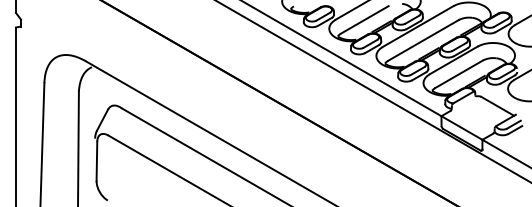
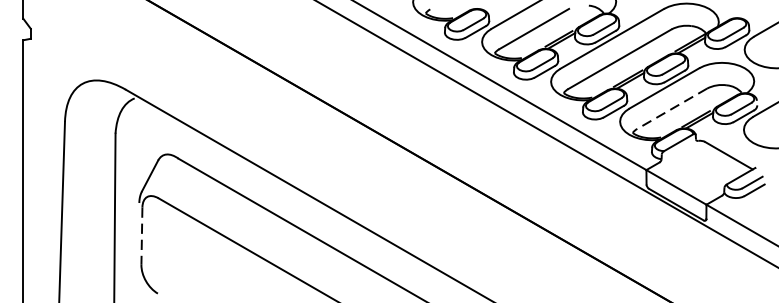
line: (459, 74) -> (672, 109), solid -> dashed
line: (96, 161) -> (141, 236), solid -> dashed

